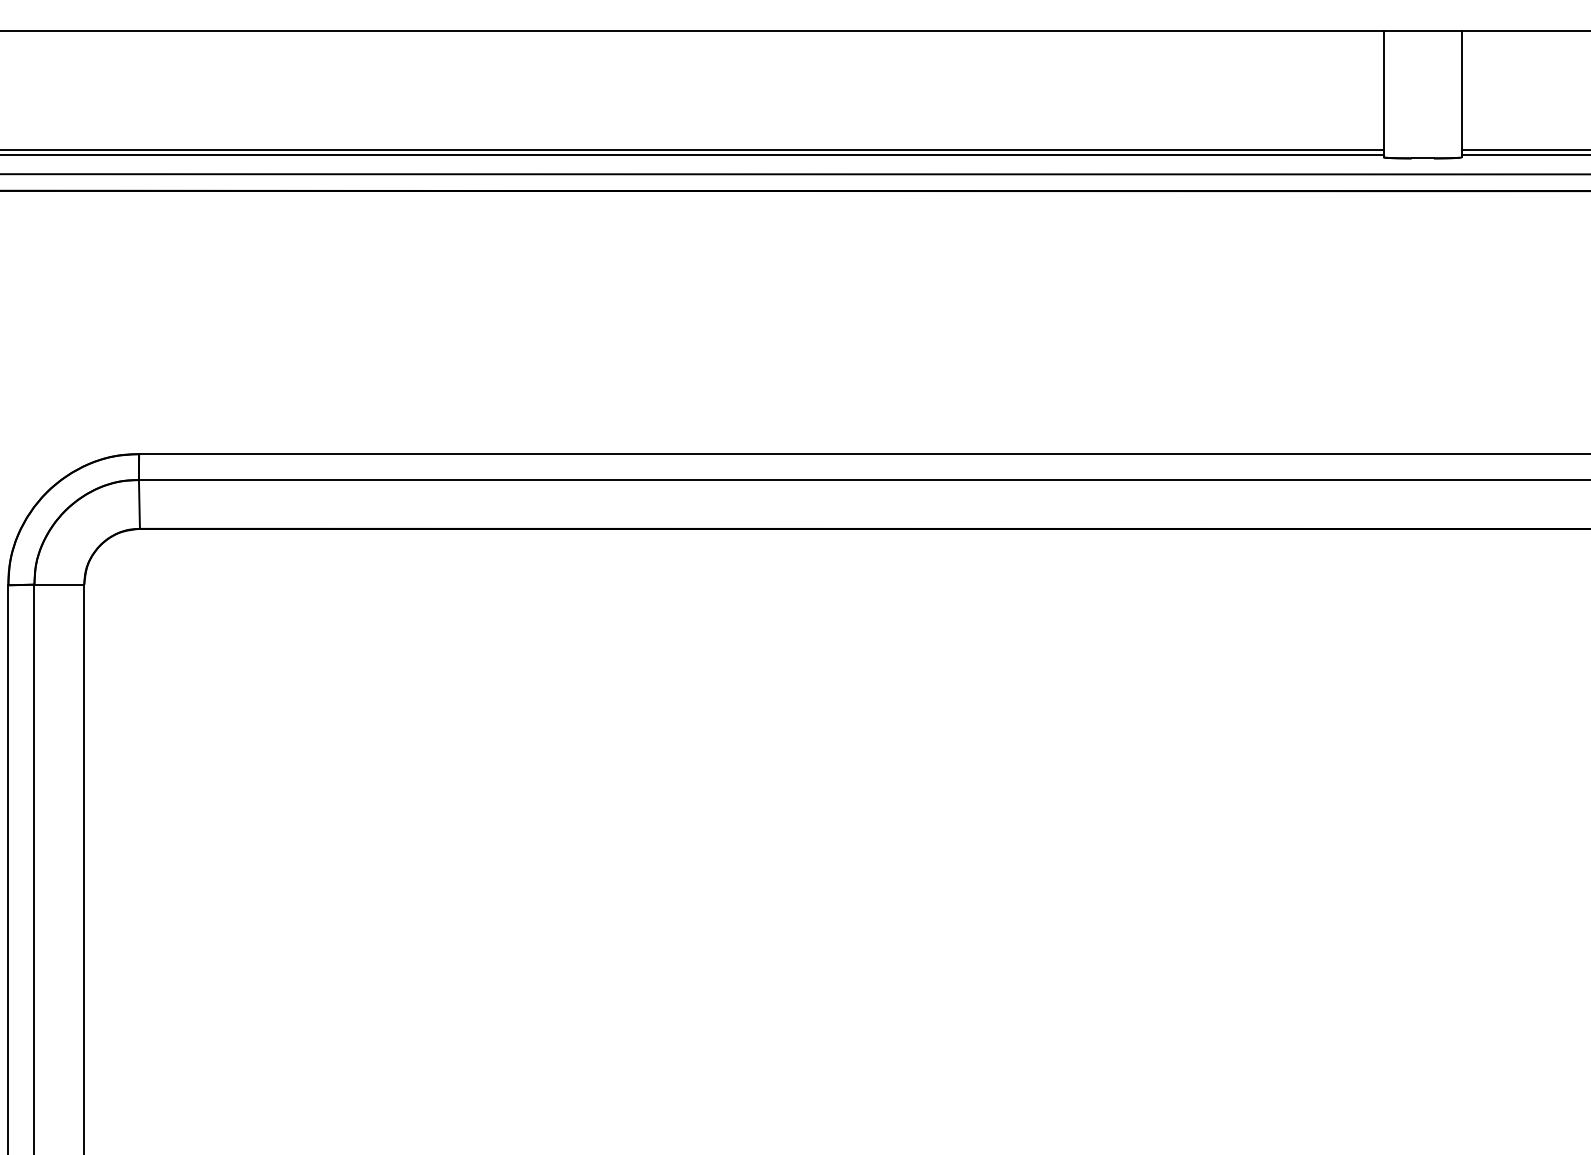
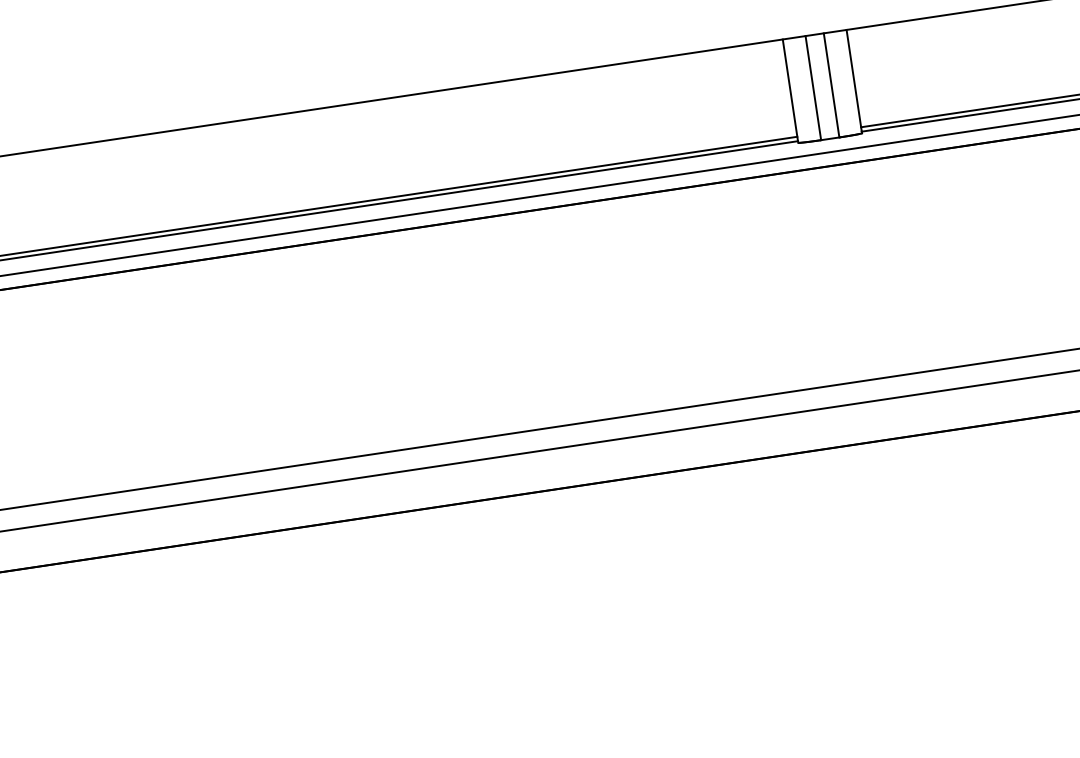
line: (1411, 94) -> (813, 87), added
line: (1433, 94) -> (831, 85), added

